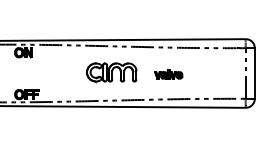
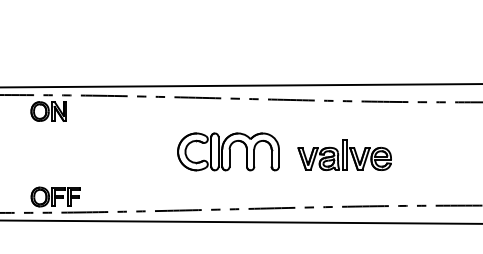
part: (168, 74) -> (344, 156), size x1.67

